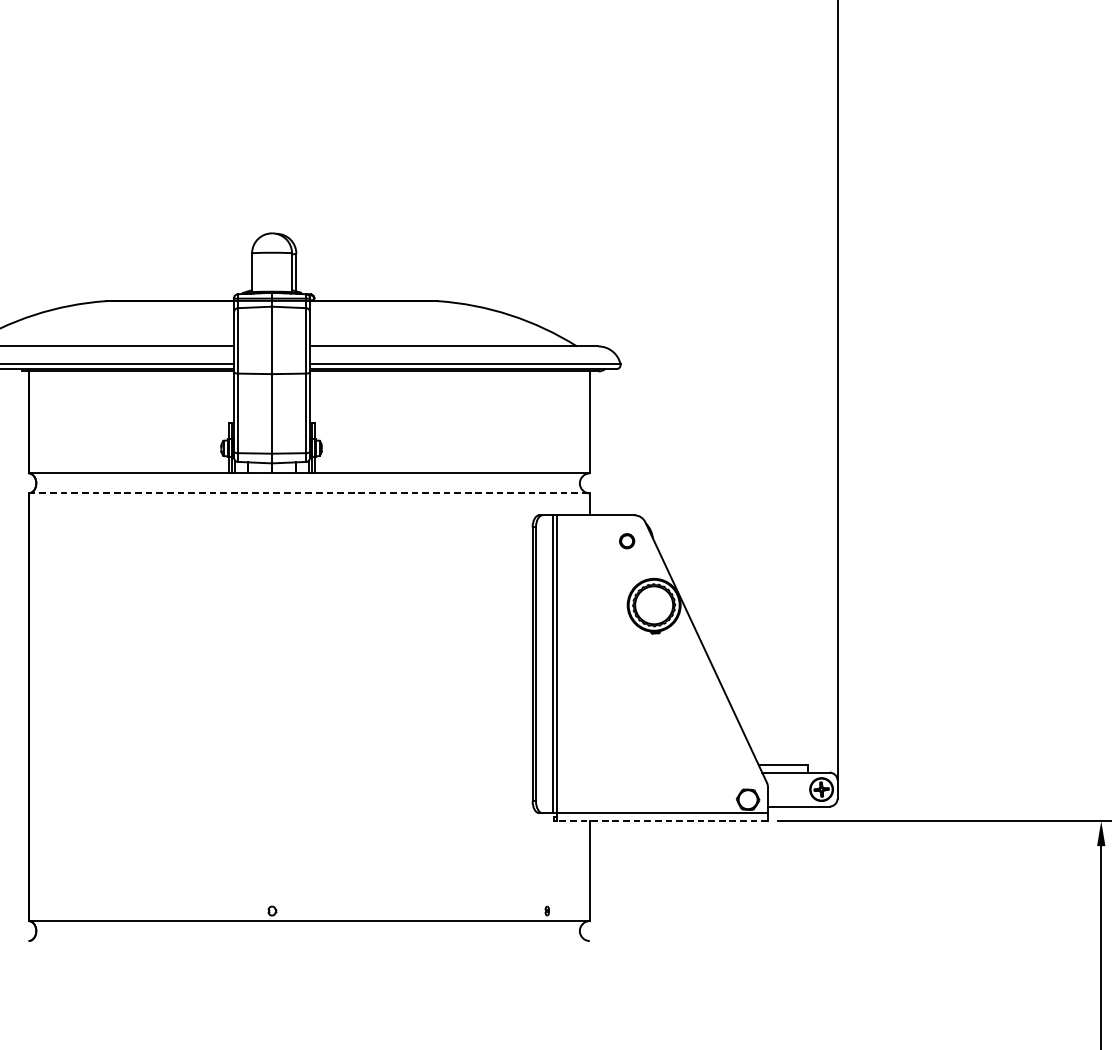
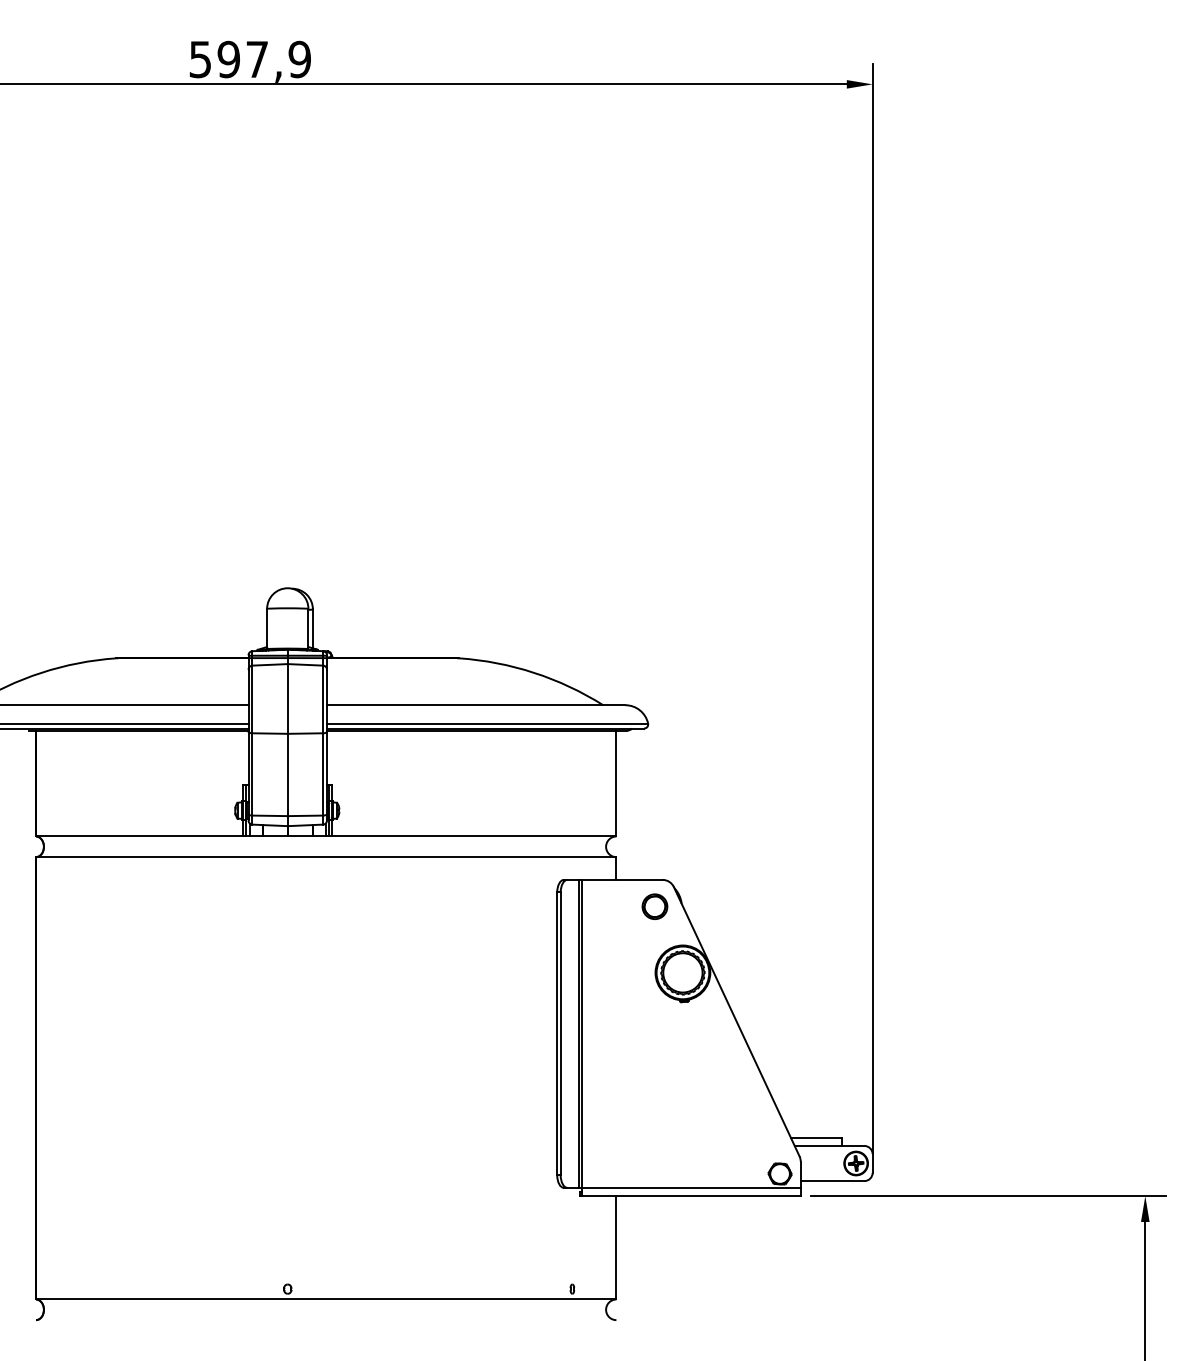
line: (309, 493) -> (326, 857), dashed -> solid
part: (626, 541) -> (654, 906), size x1.67
line: (661, 821) -> (690, 1196), dashed -> solid

